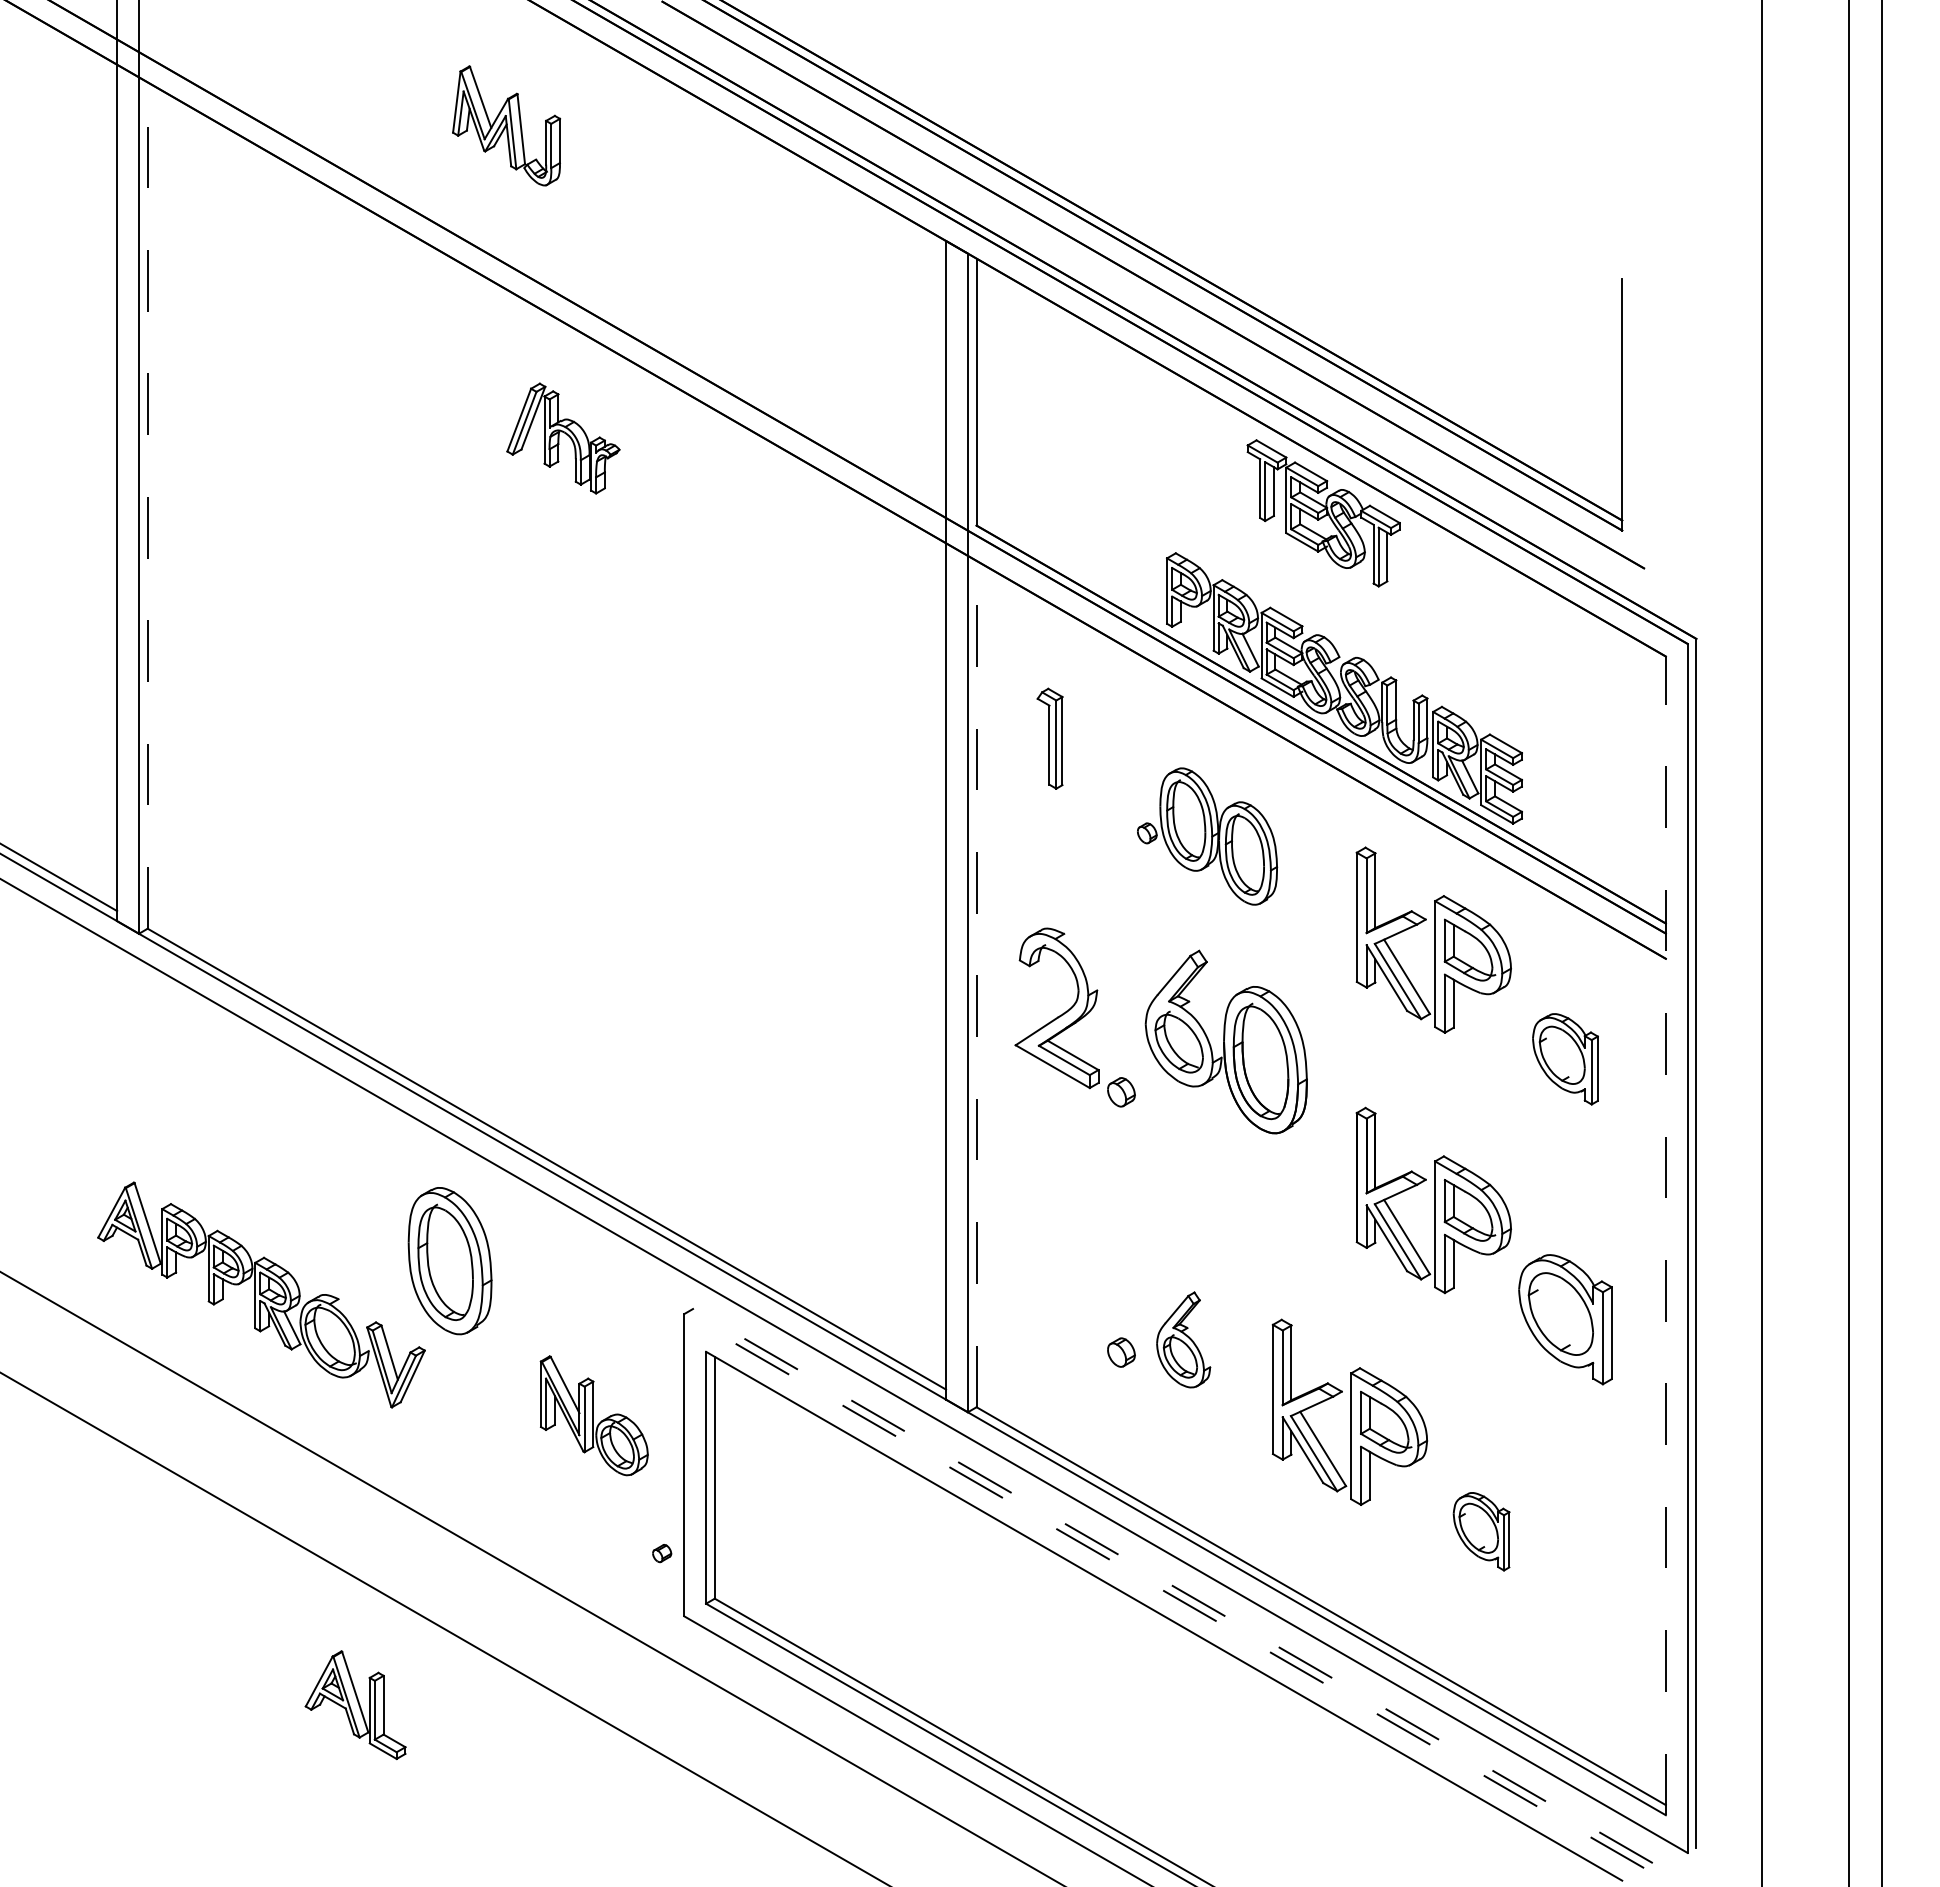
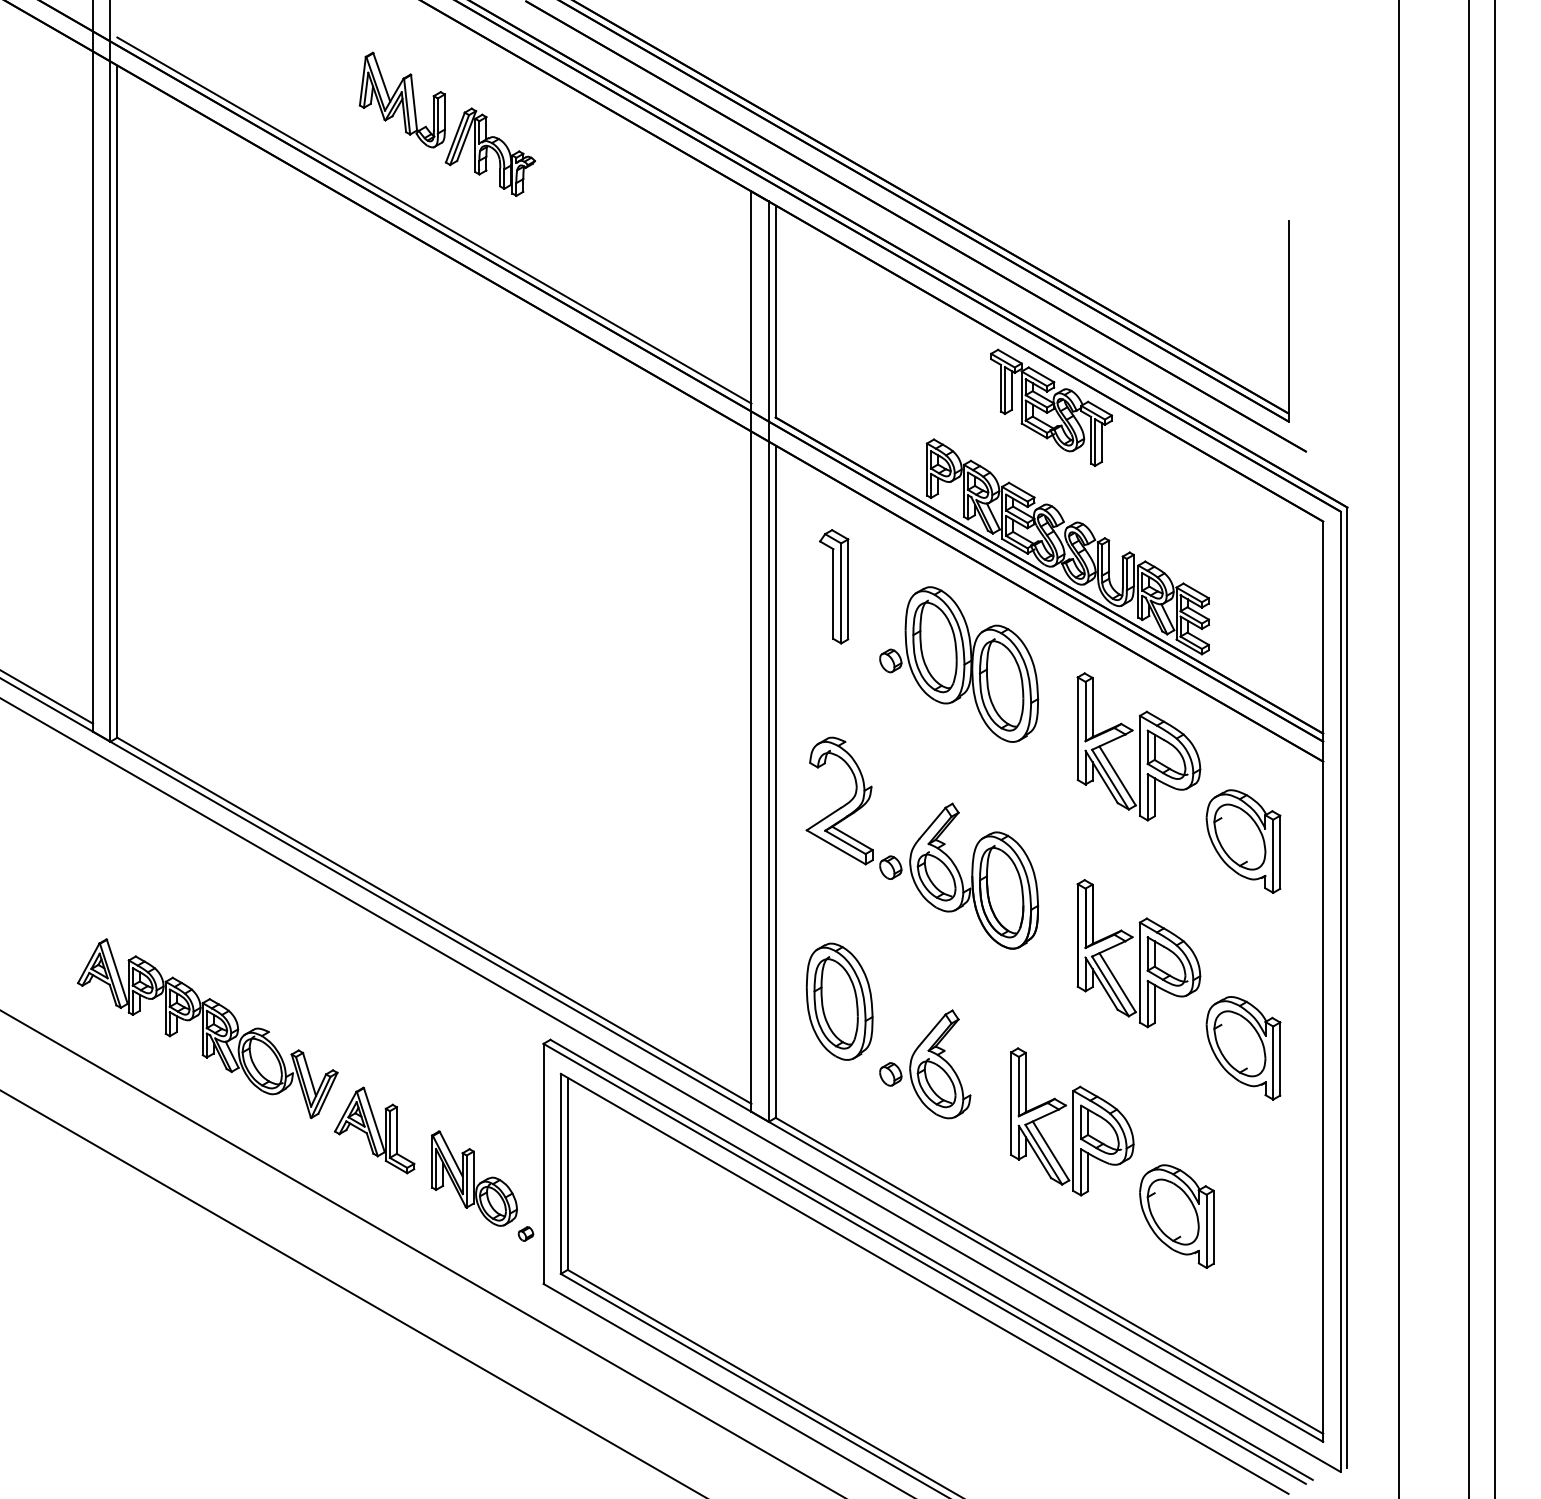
line: (546, 277) -> (434, 220), added
part: (563, 438) -> (490, 152), moved
line: (147, 505) -> (117, 401), dashed -> solid
part: (1049, 738) -> (833, 586), size x1.43
part: (1207, 836) -> (959, 664), size x1.43
line: (976, 983) -> (775, 781), dashed -> solid
part: (1225, 1041) -> (973, 875), moved
part: (1565, 1058) -> (1243, 840), size x1.43
line: (1665, 1235) -> (1322, 981), dashed -> solid
part: (449, 1261) -> (839, 1002), moved
part: (1183, 1339) -> (940, 1064), size x1.43
part: (593, 1415) -> (473, 1178), moved
part: (1481, 1531) -> (1176, 1216), size x1.67
line: (1172, 1585) -> (931, 1259), dashed -> solid
line: (1163, 1590) -> (924, 1263), dashed -> solid
part: (355, 1705) -> (374, 1130), moved

